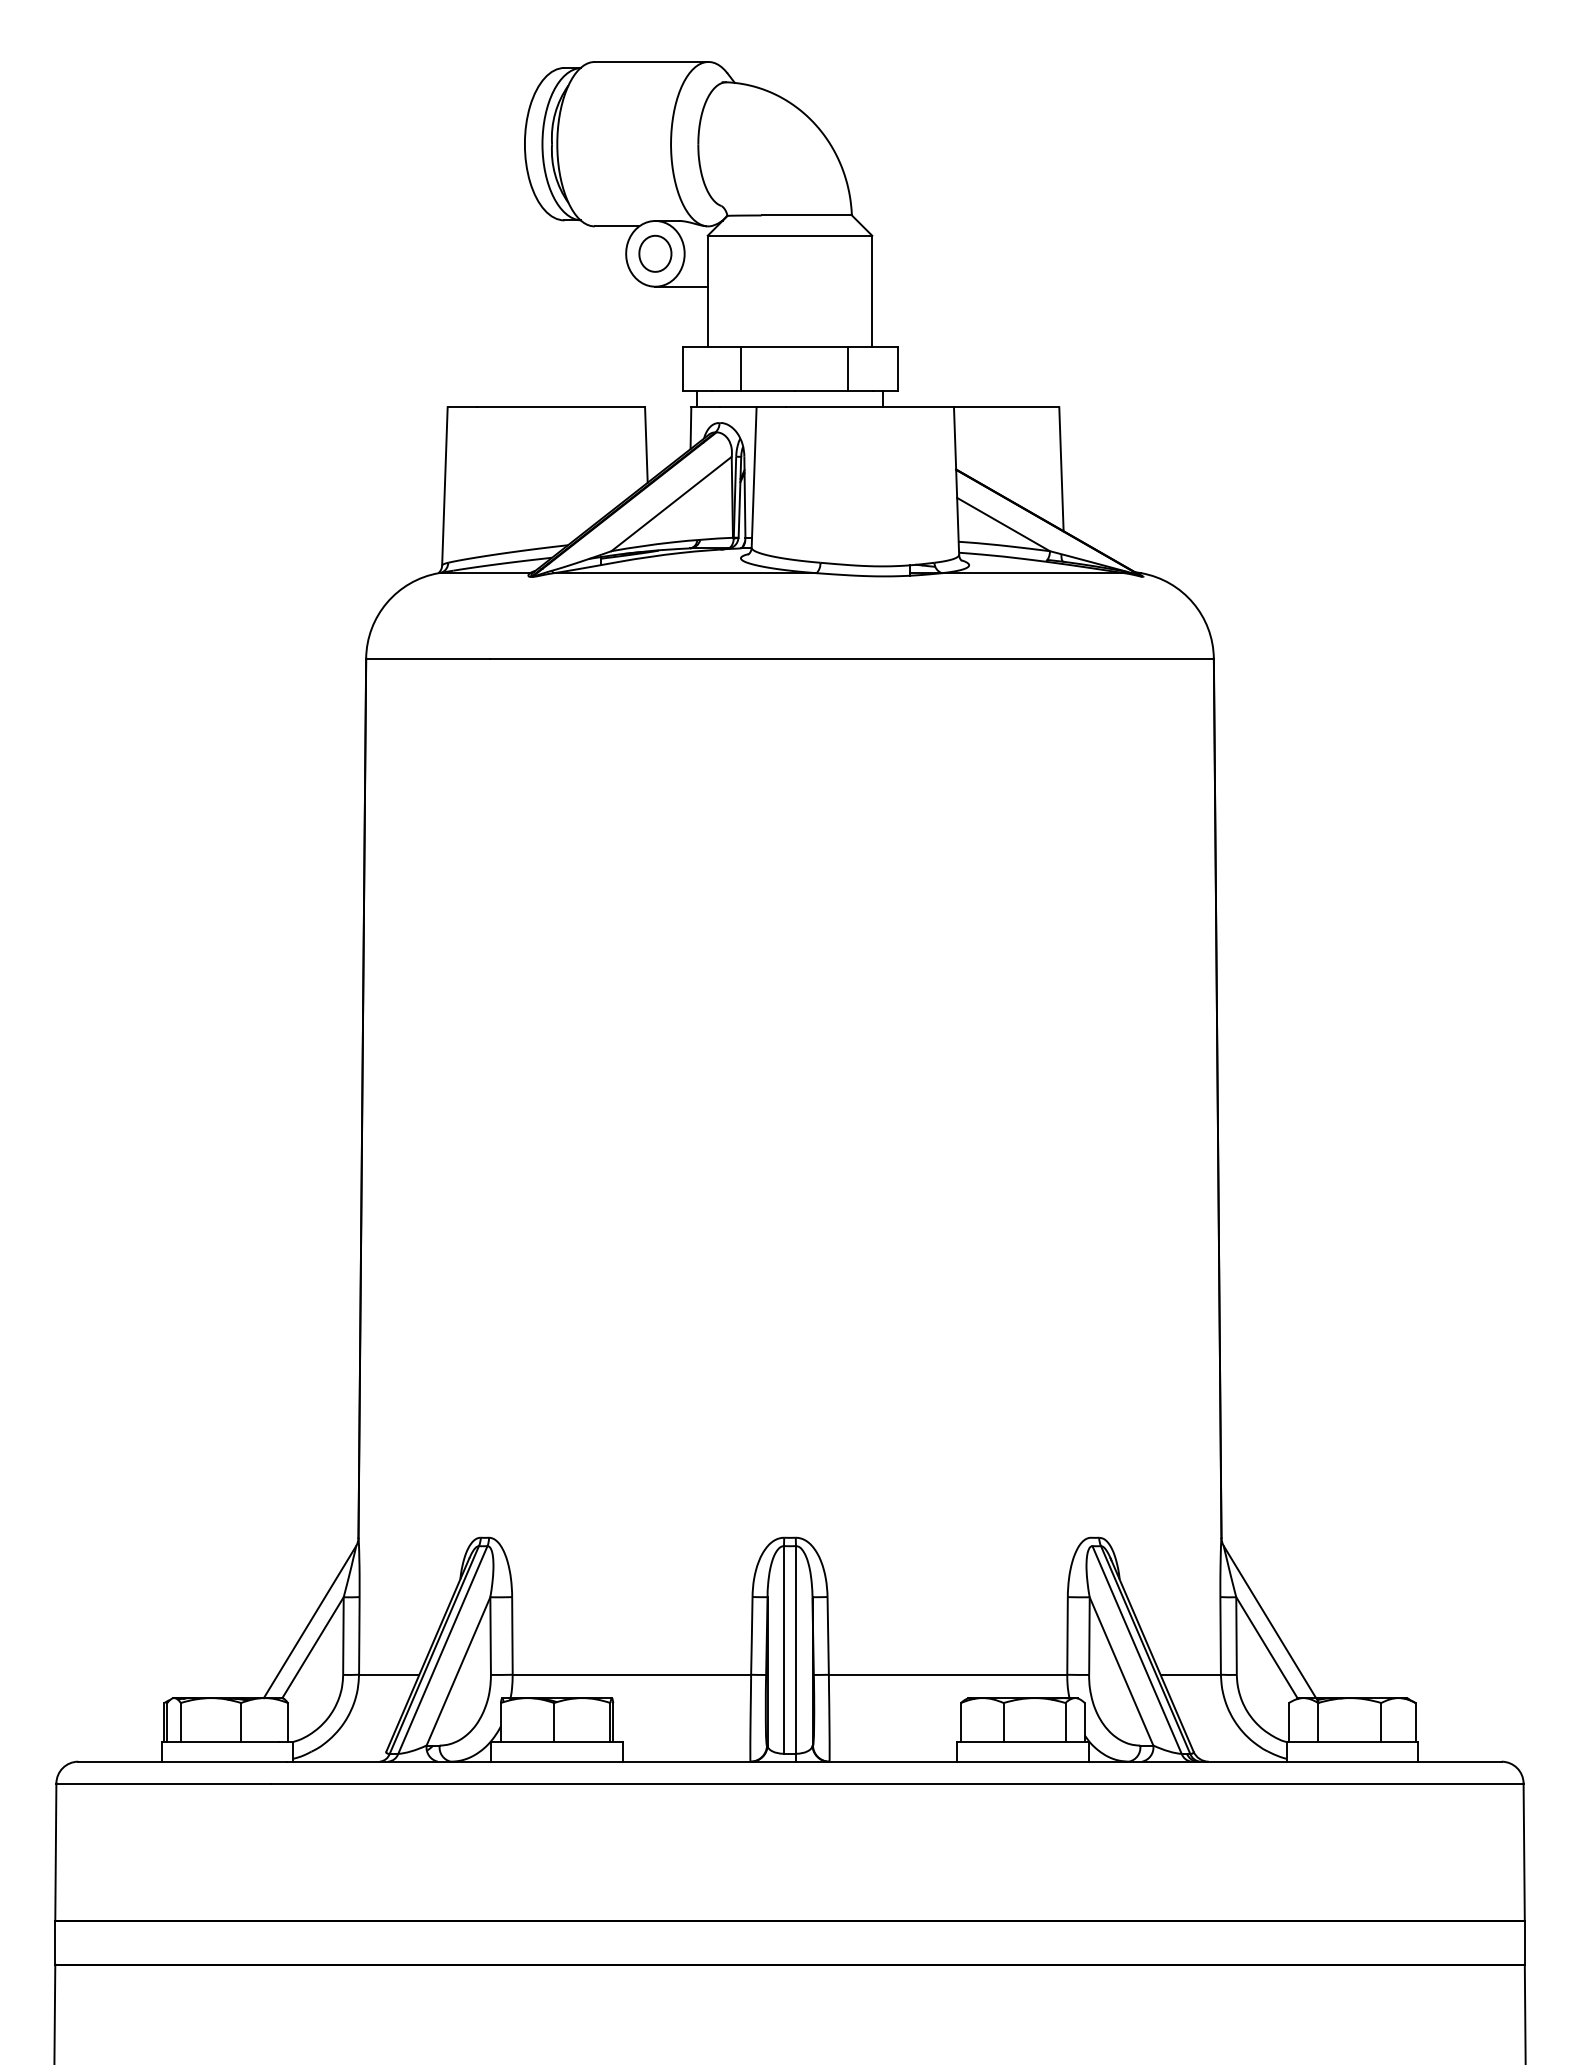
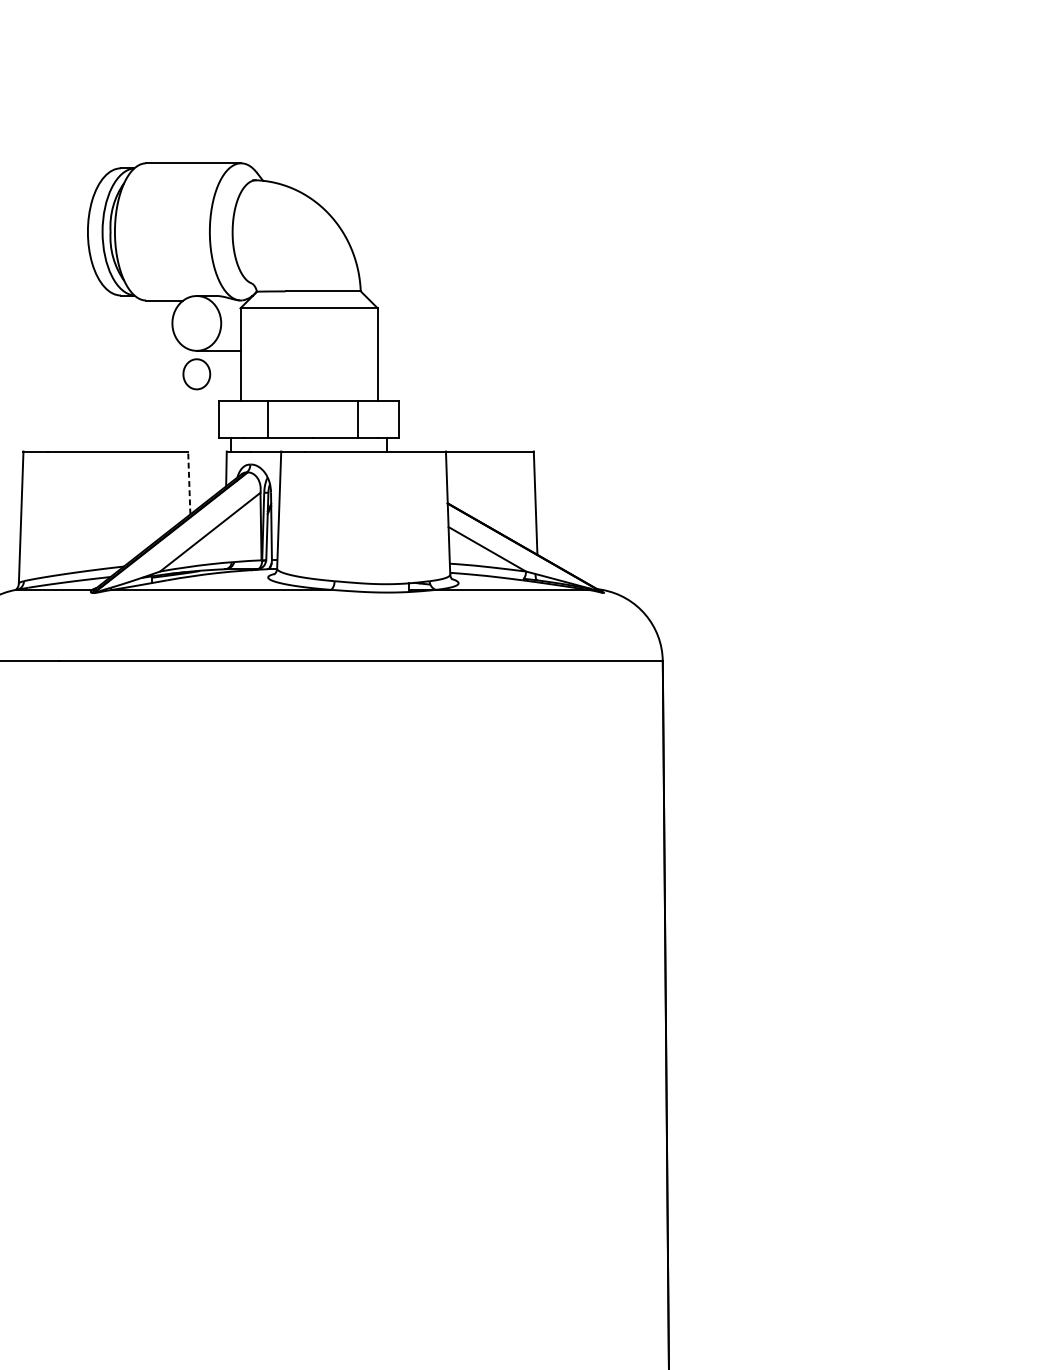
part: (655, 253) -> (196, 374), moved
line: (646, 445) -> (189, 483), solid -> dashed

